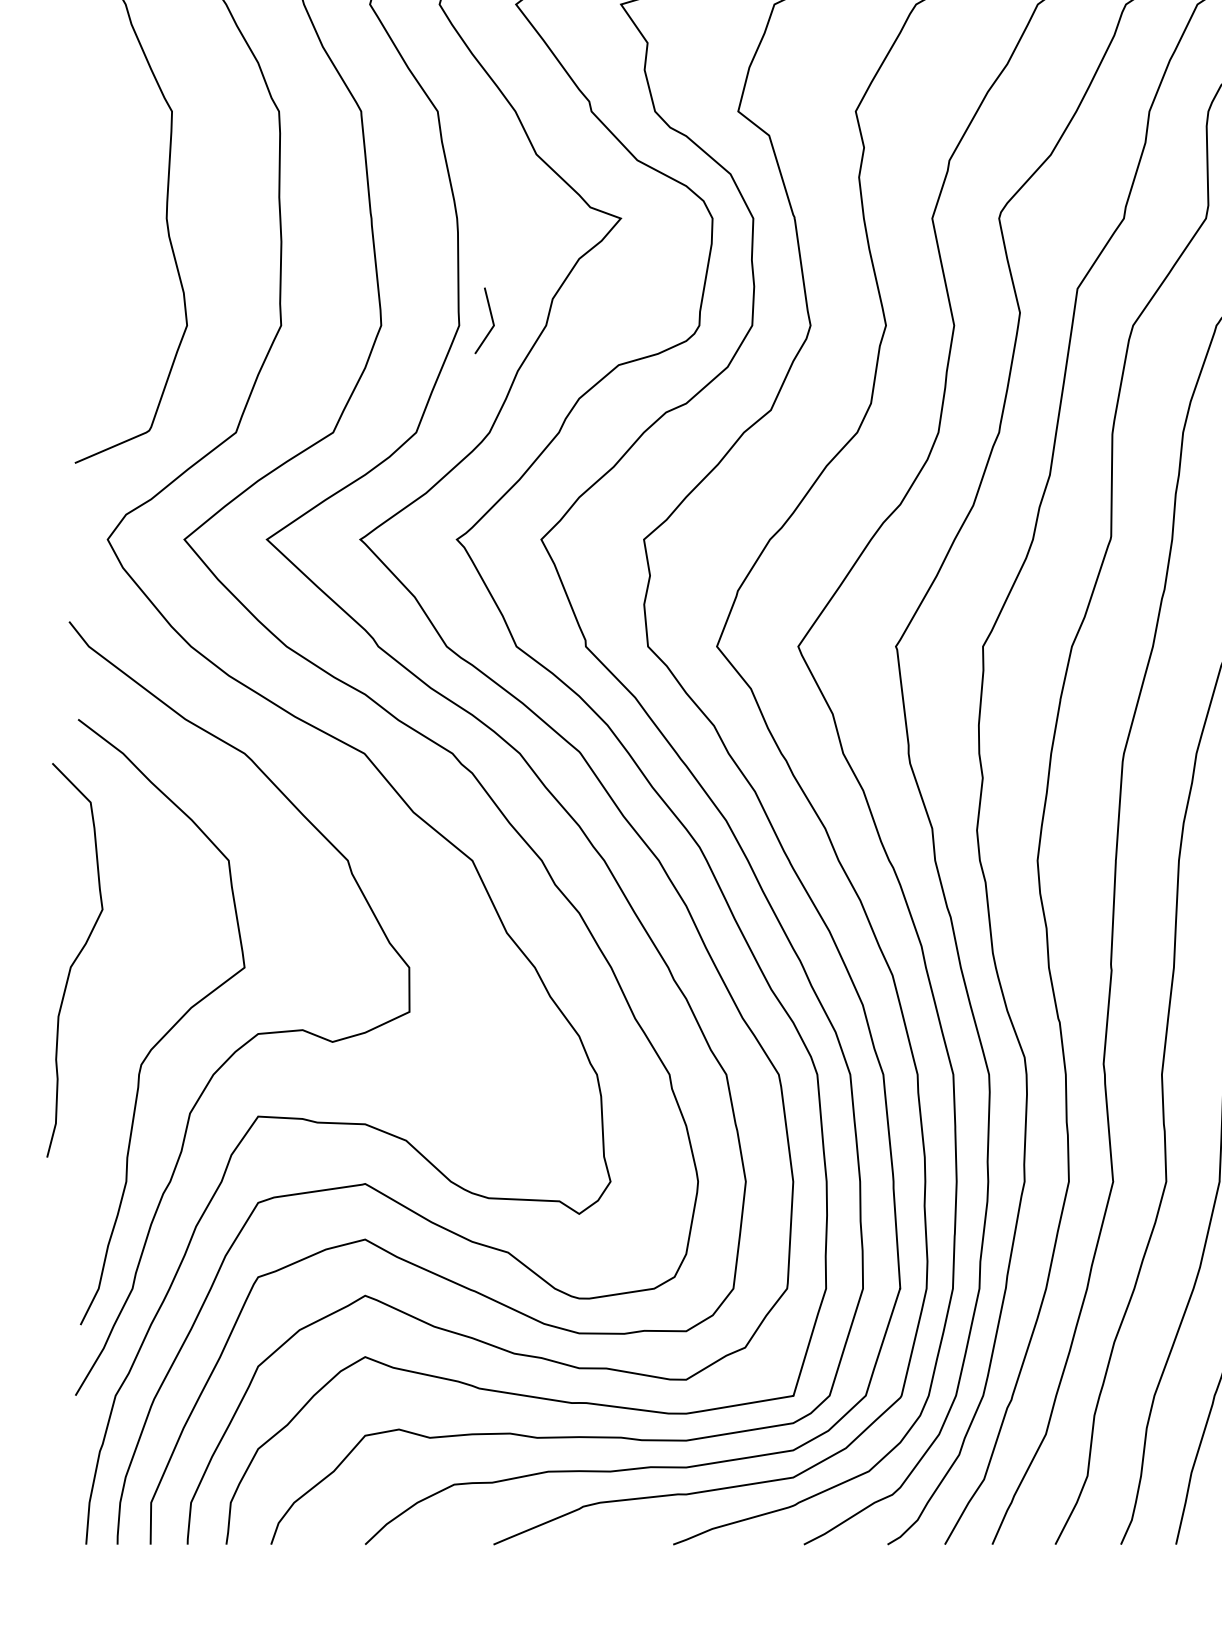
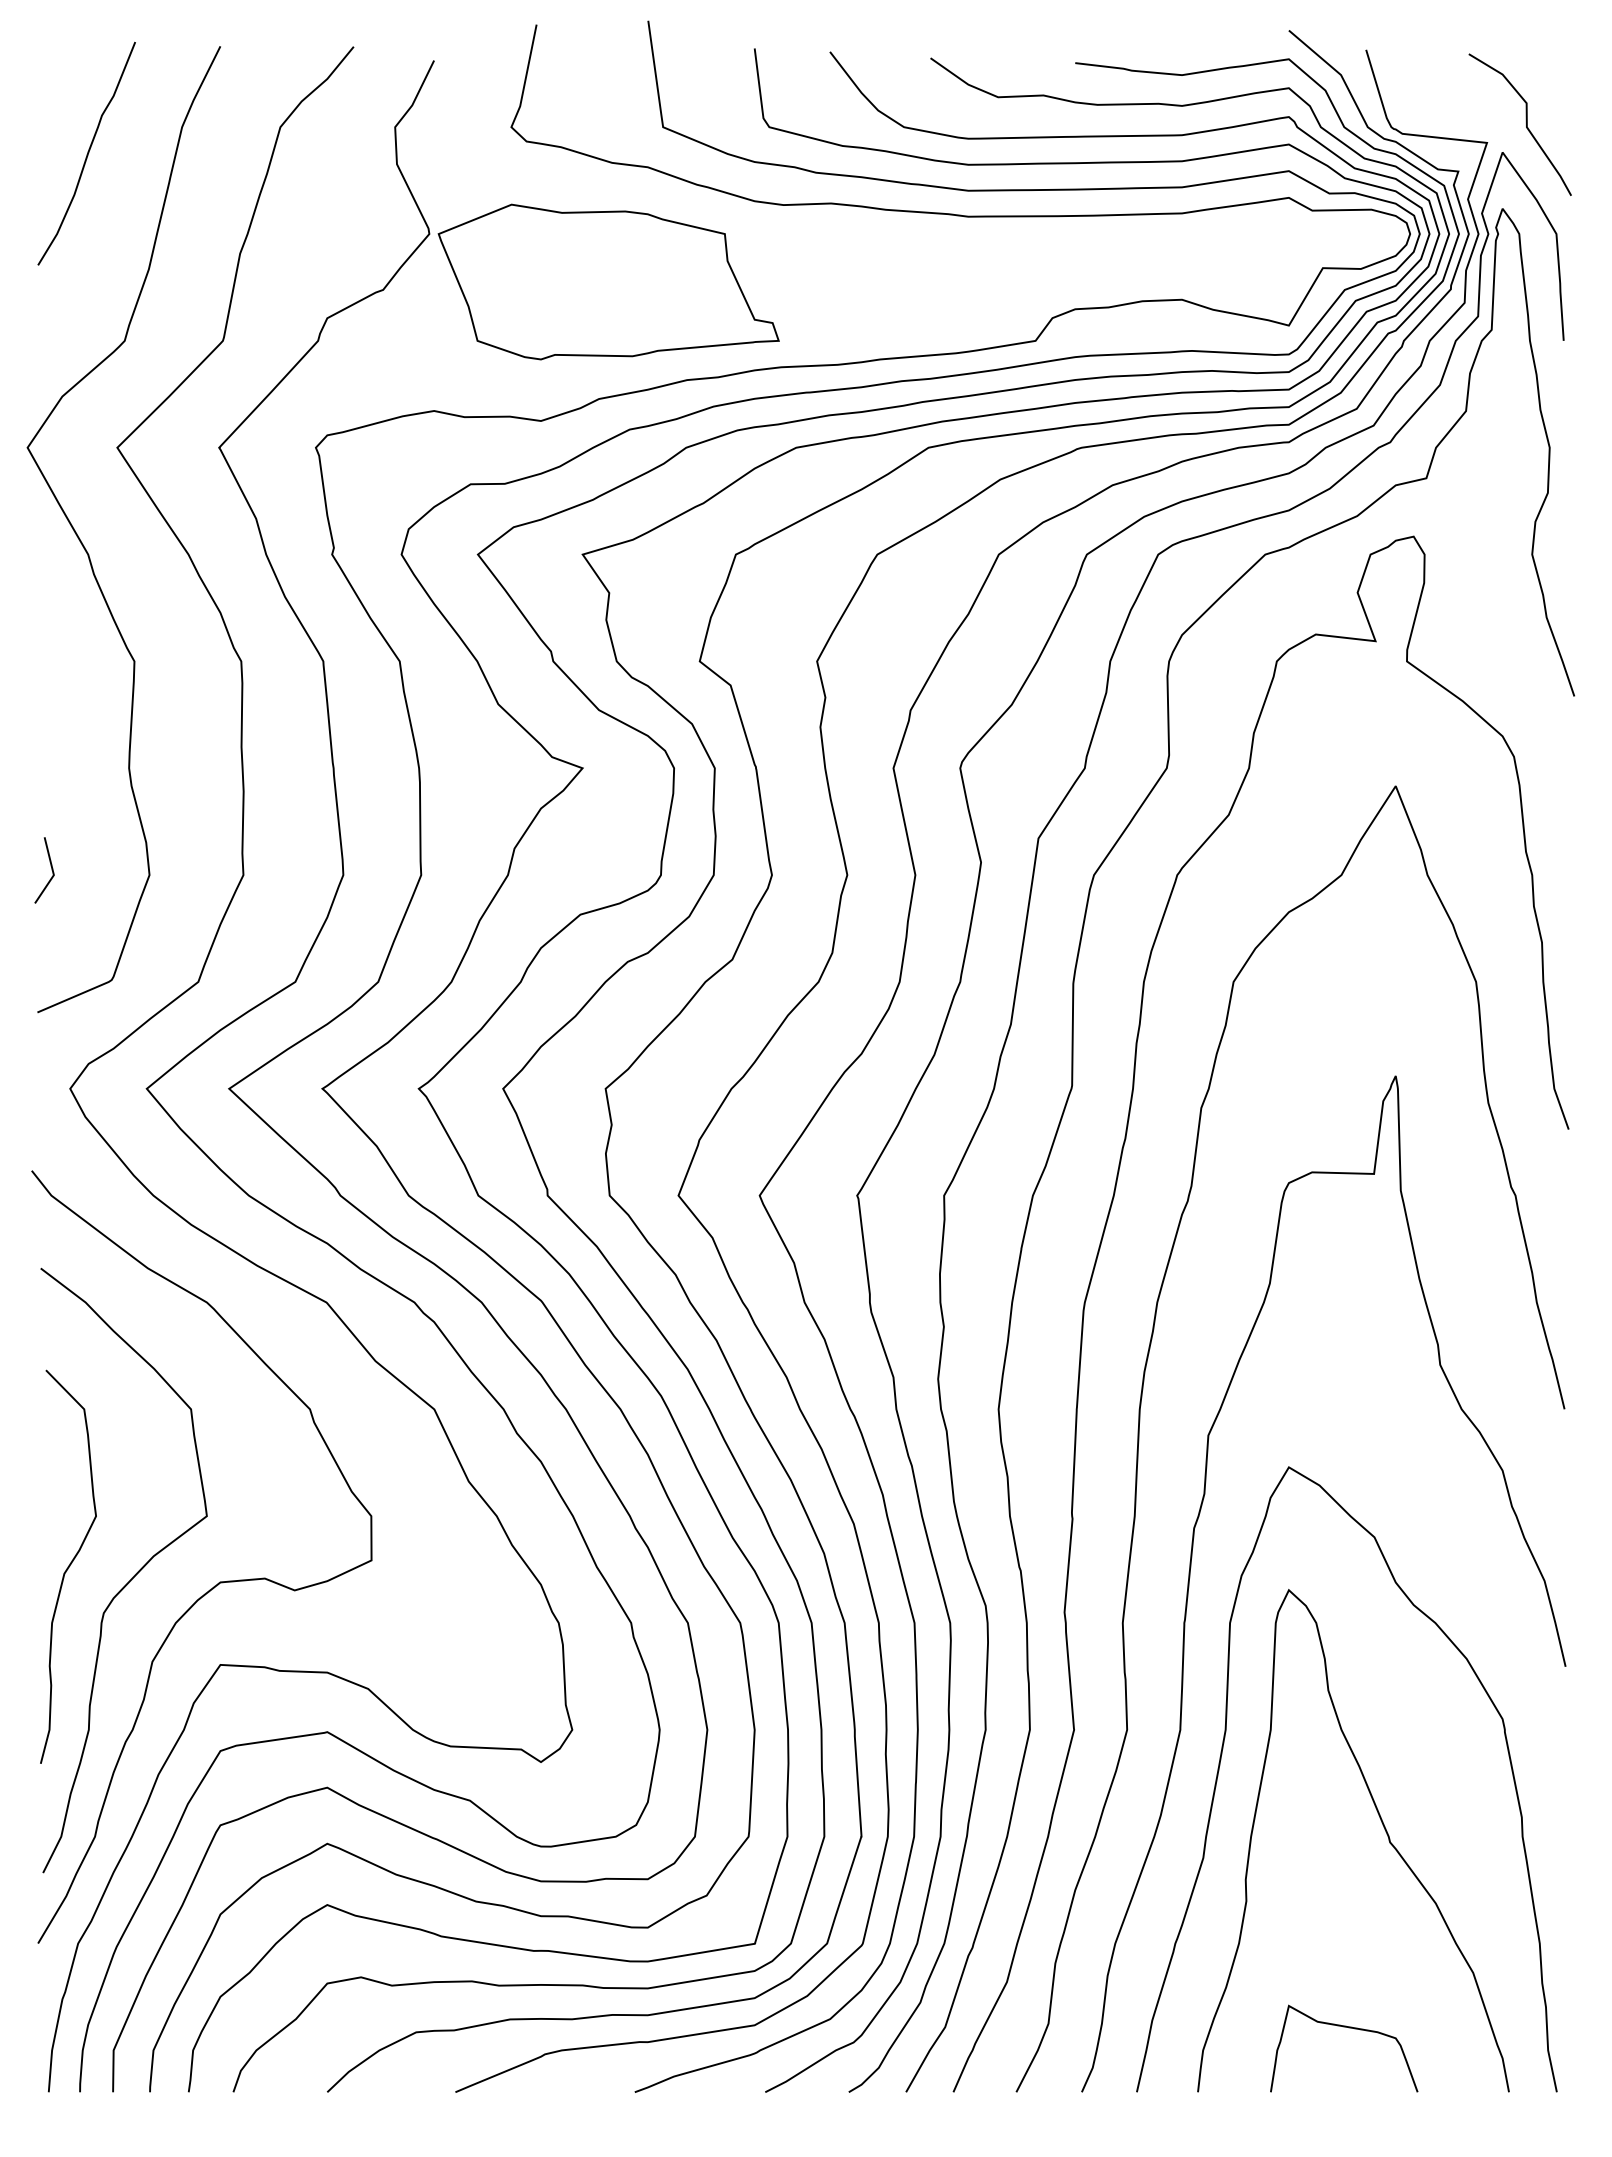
line: (491, 320) -> (51, 870), moved
curve: (74, 959) -> (68, 1566), moved

